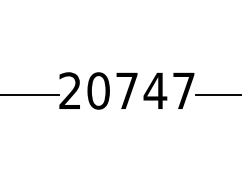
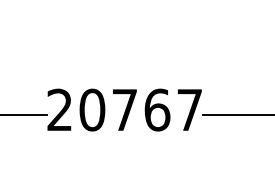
text: (155, 90) -> (157, 109), 20747 -> 20767

